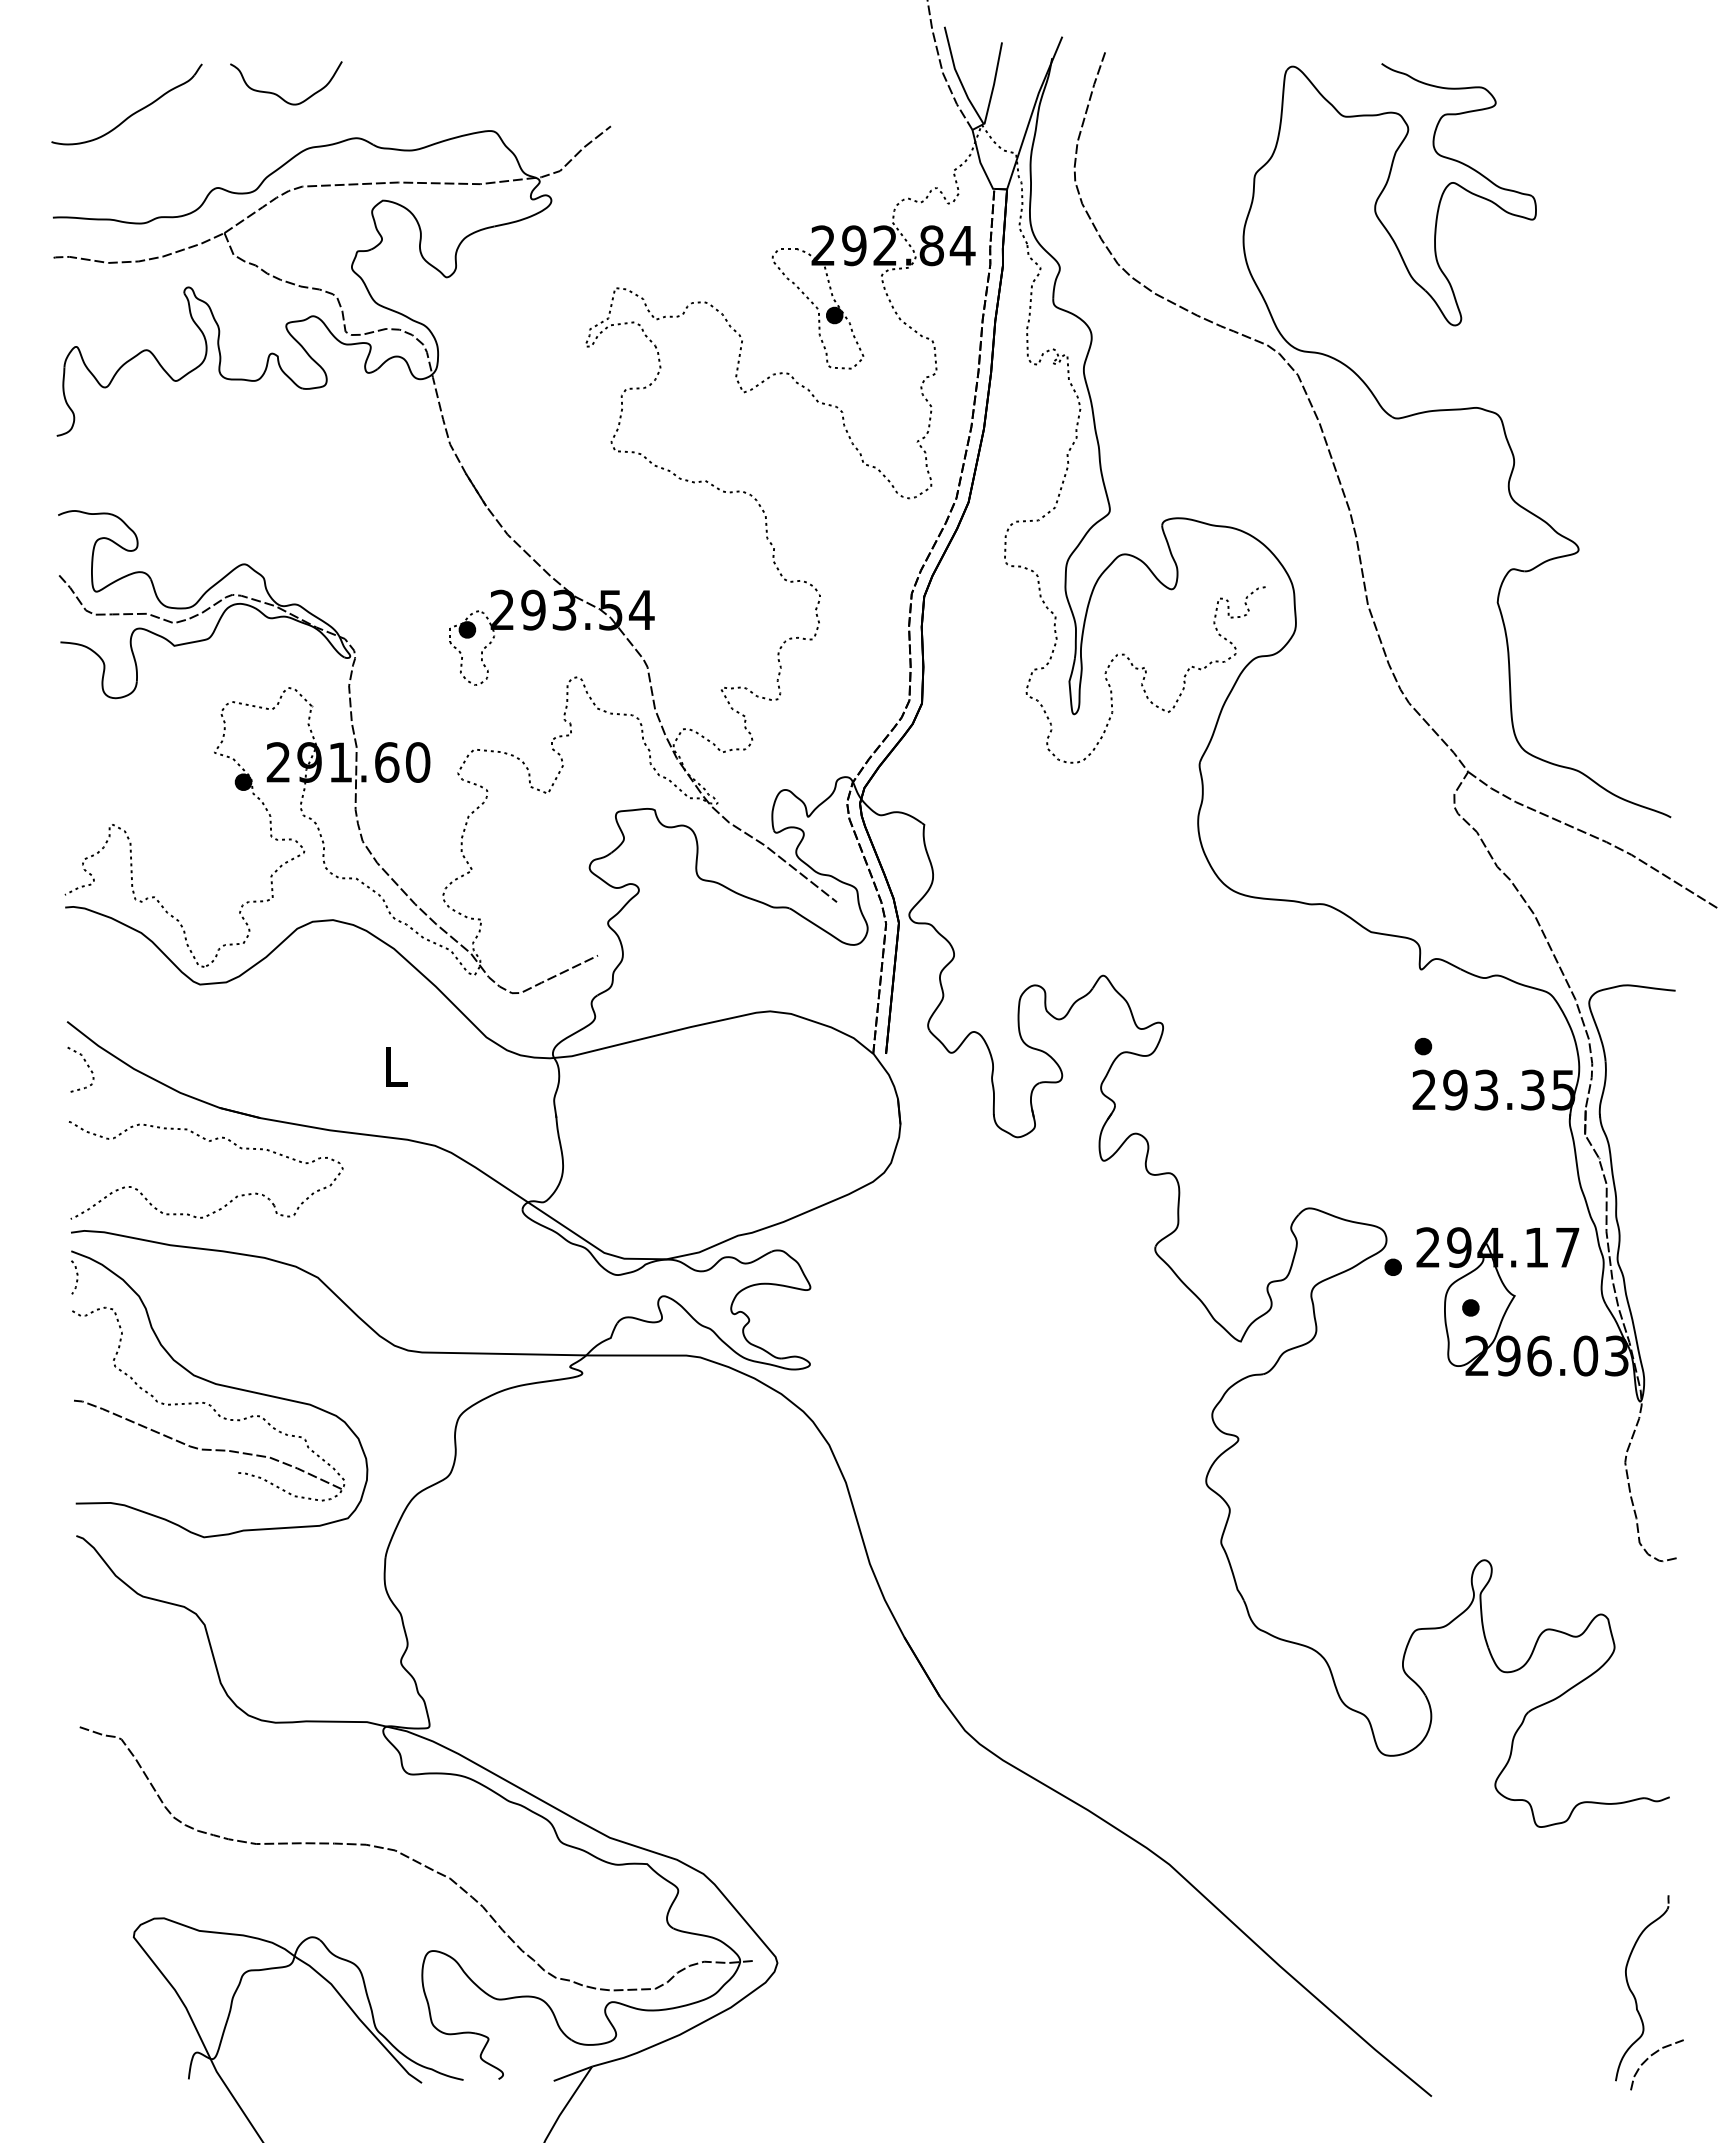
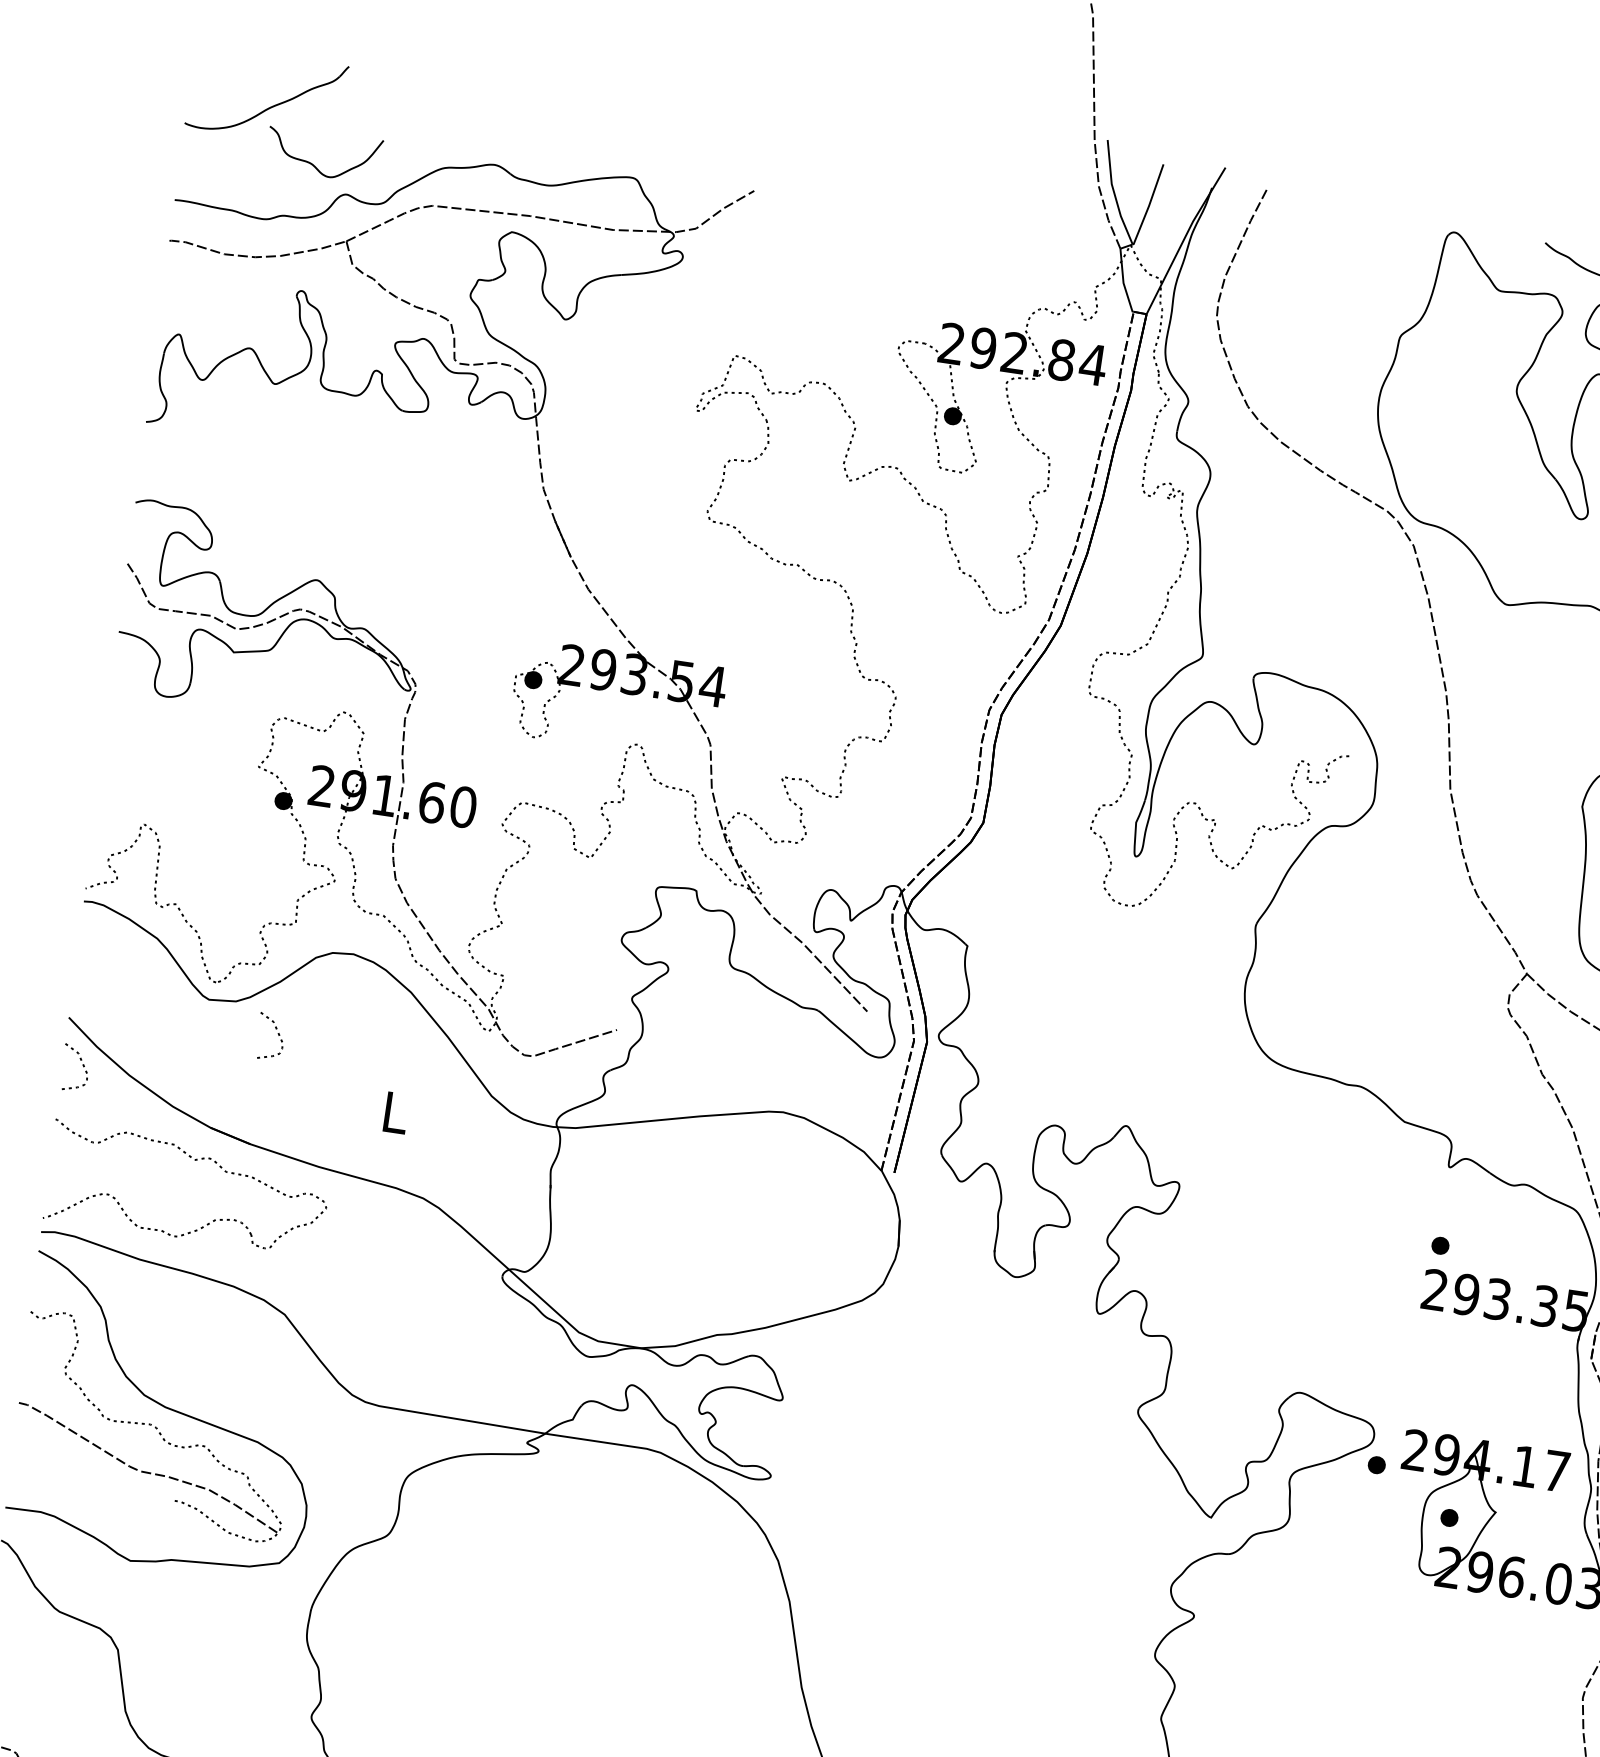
curve: (278, 94) -> (314, 164), moved
curve: (271, 1008) -> (278, 1034), added
line: (76, 1275) -> (40, 1276), removed

